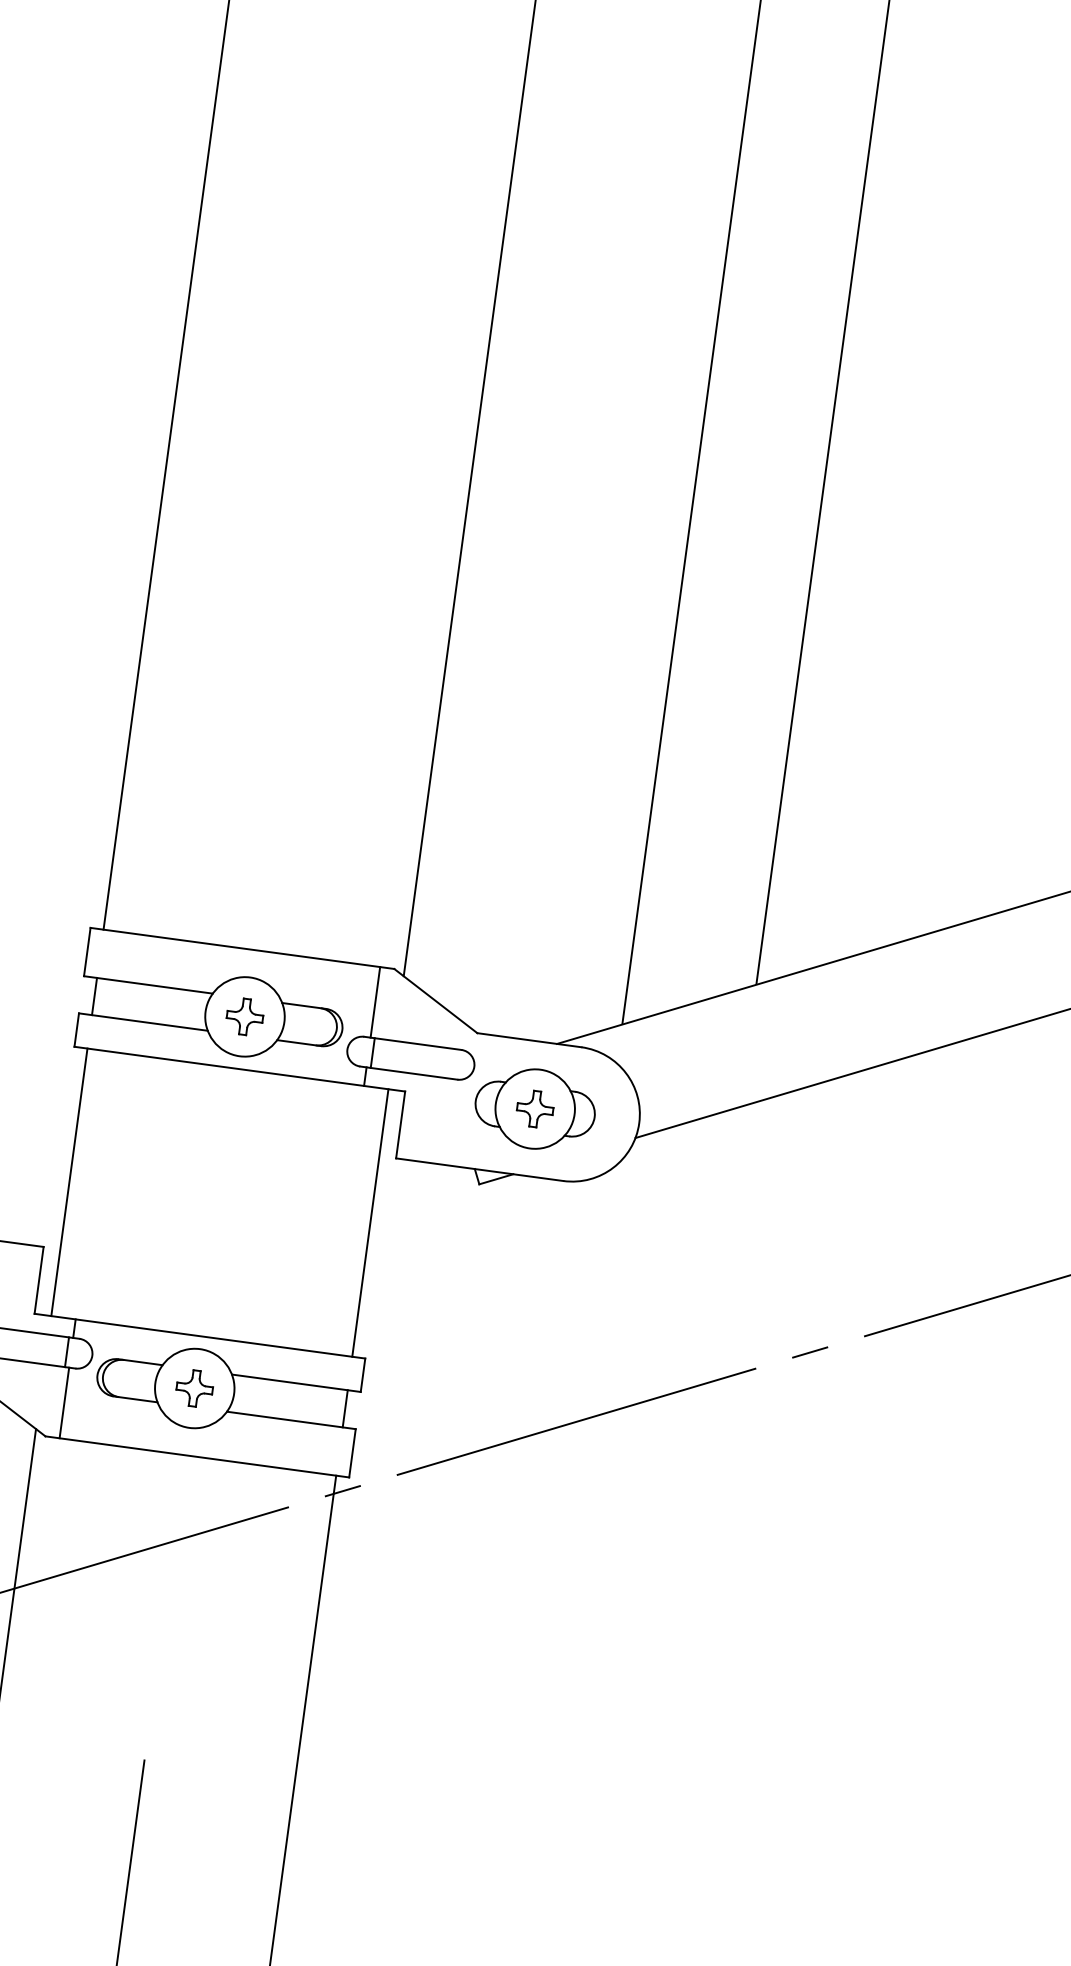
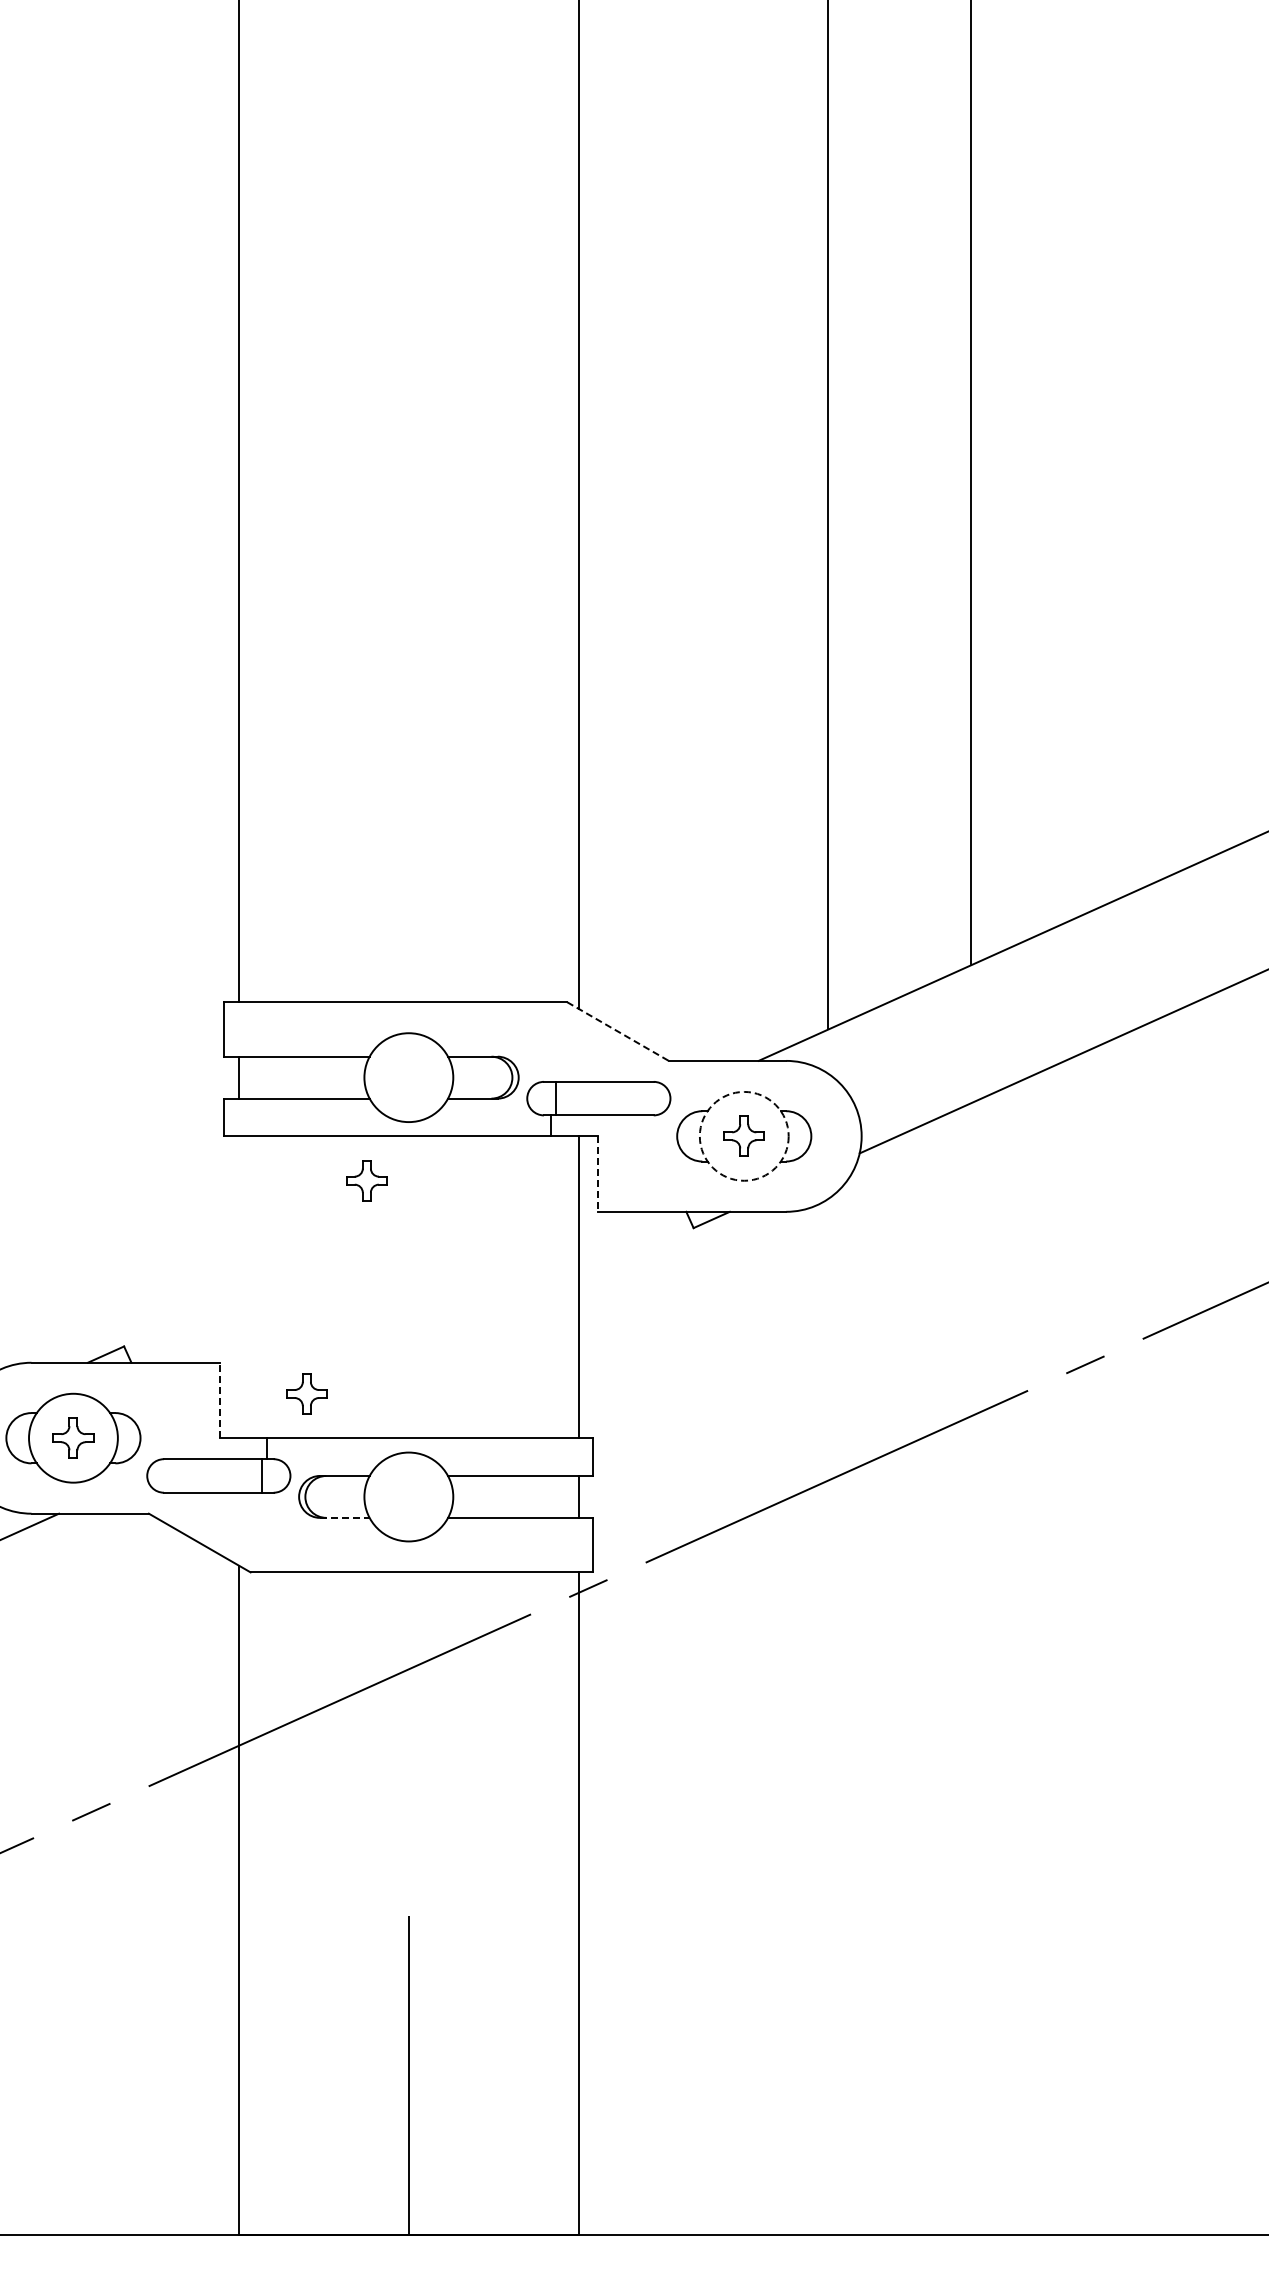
line: (435, 1000) -> (617, 1031), solid -> dashed
line: (375, 1001) -> (551, 1041), removed
part: (244, 1016) -> (366, 1180), moved
circle: (534, 1108) -> (743, 1135), solid -> dashed
line: (400, 1125) -> (597, 1174), solid -> dashed
line: (69, 1182) -> (239, 1287), removed
line: (39, 1280) -> (220, 1400), solid -> dashed
part: (194, 1388) -> (306, 1393), moved
line: (135, 1398) -> (344, 1517), solid -> dashed
line: (64, 1402) -> (266, 1532), removed

